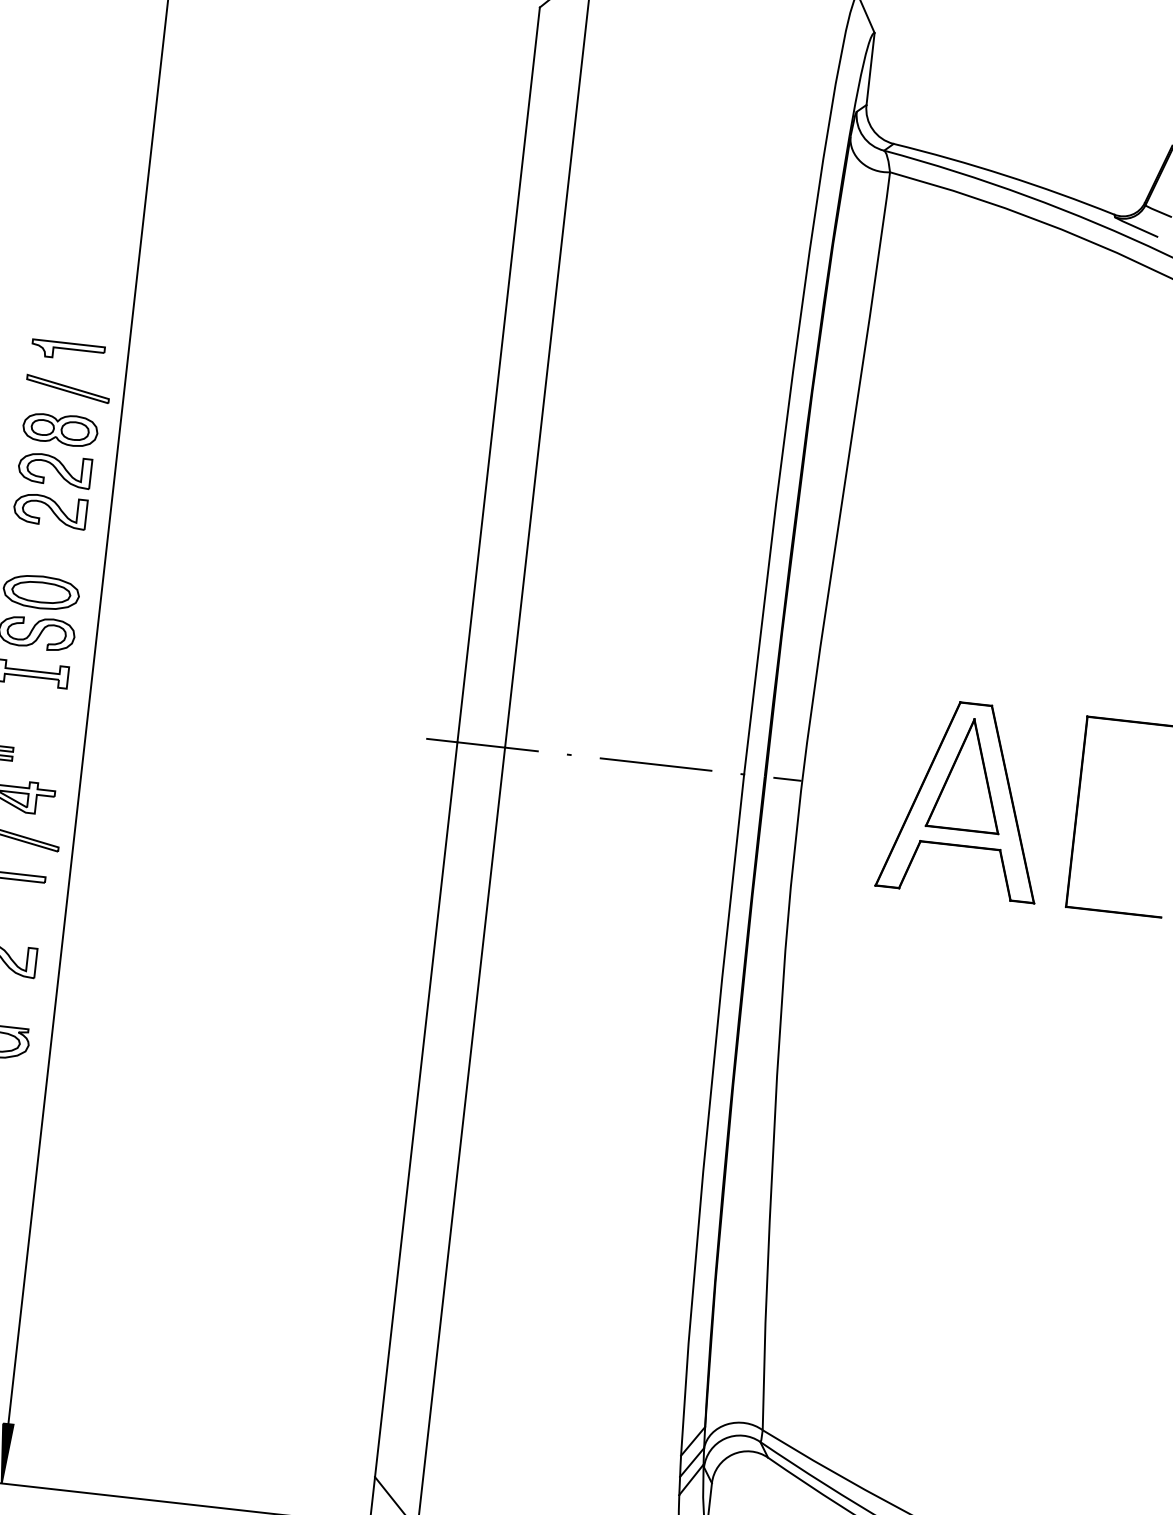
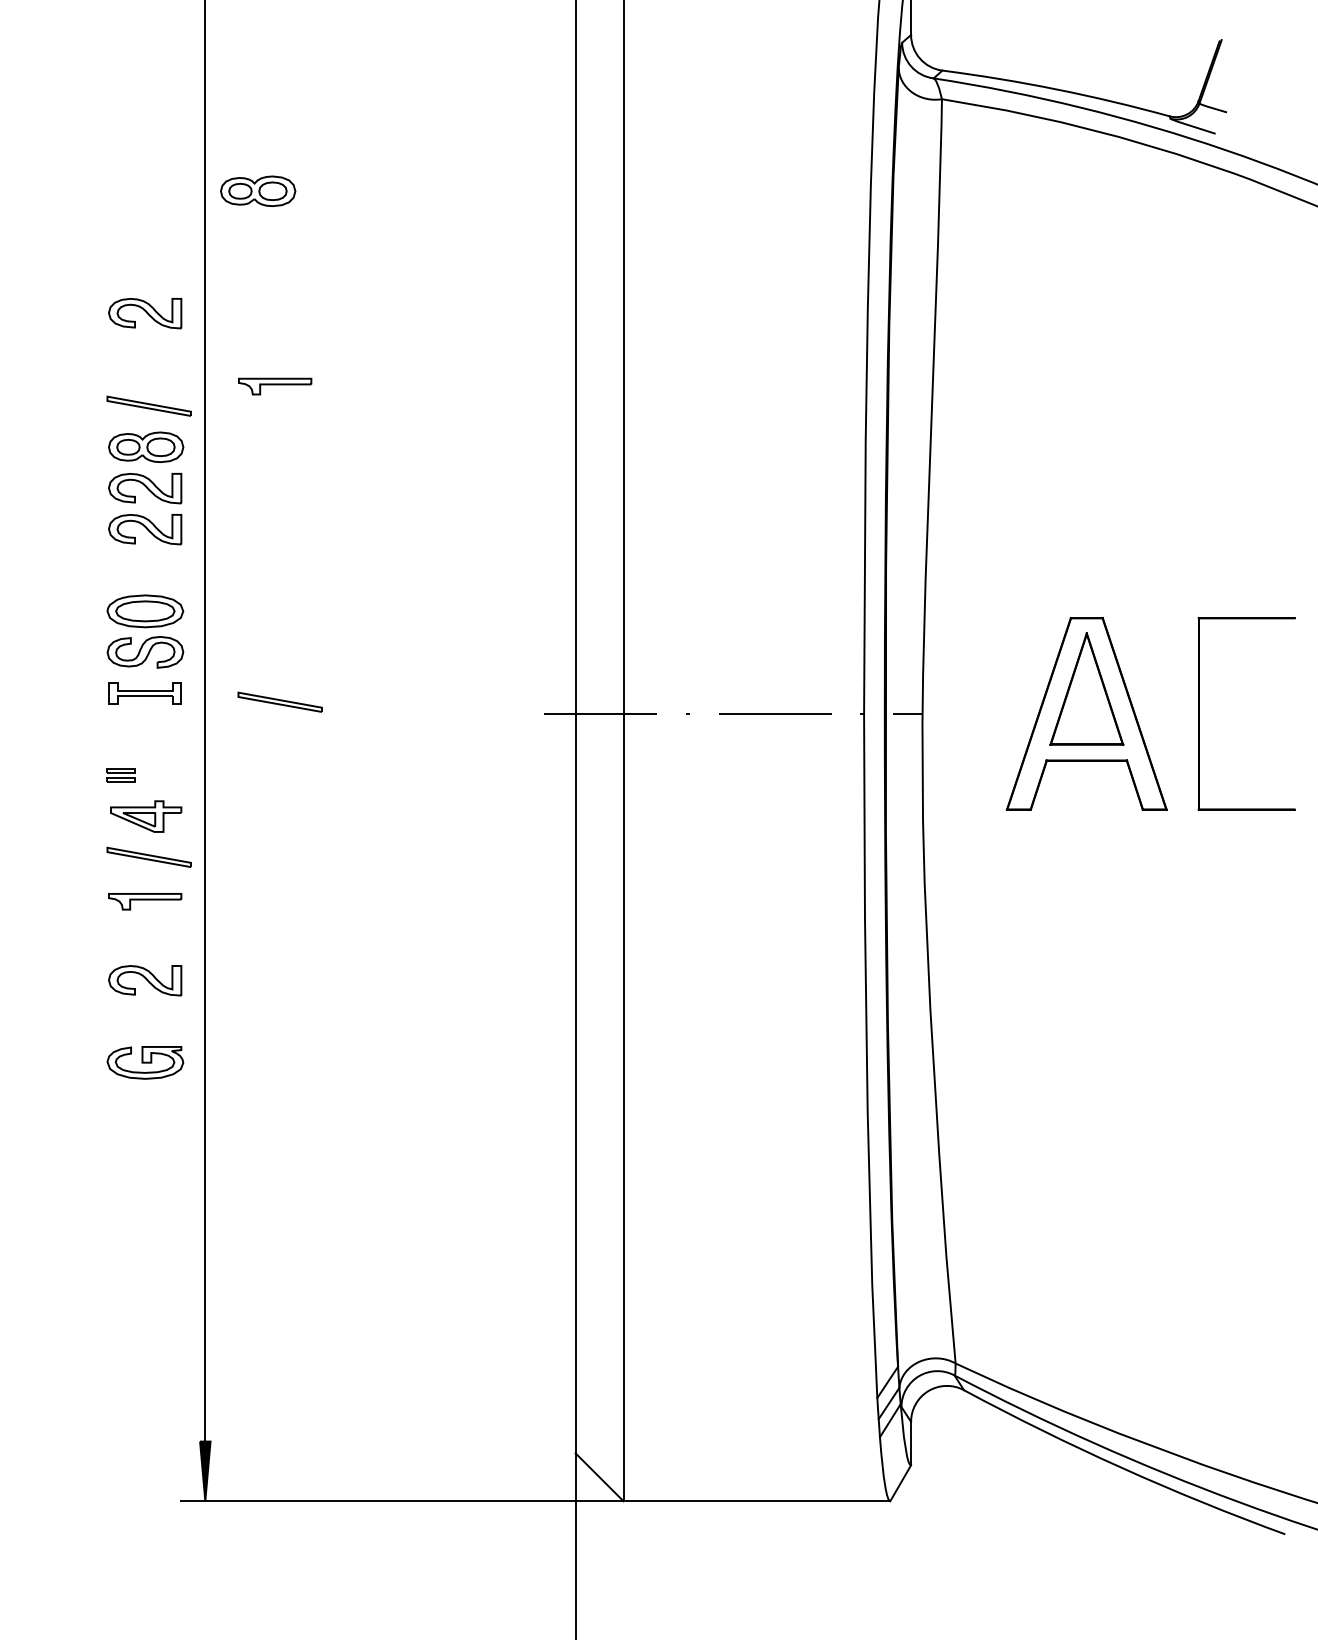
part: (200, 186) -> (258, 190), added
part: (74, 296) -> (145, 313), added
part: (68, 351) -> (275, 386), moved
part: (164, 696) -> (279, 701), added

